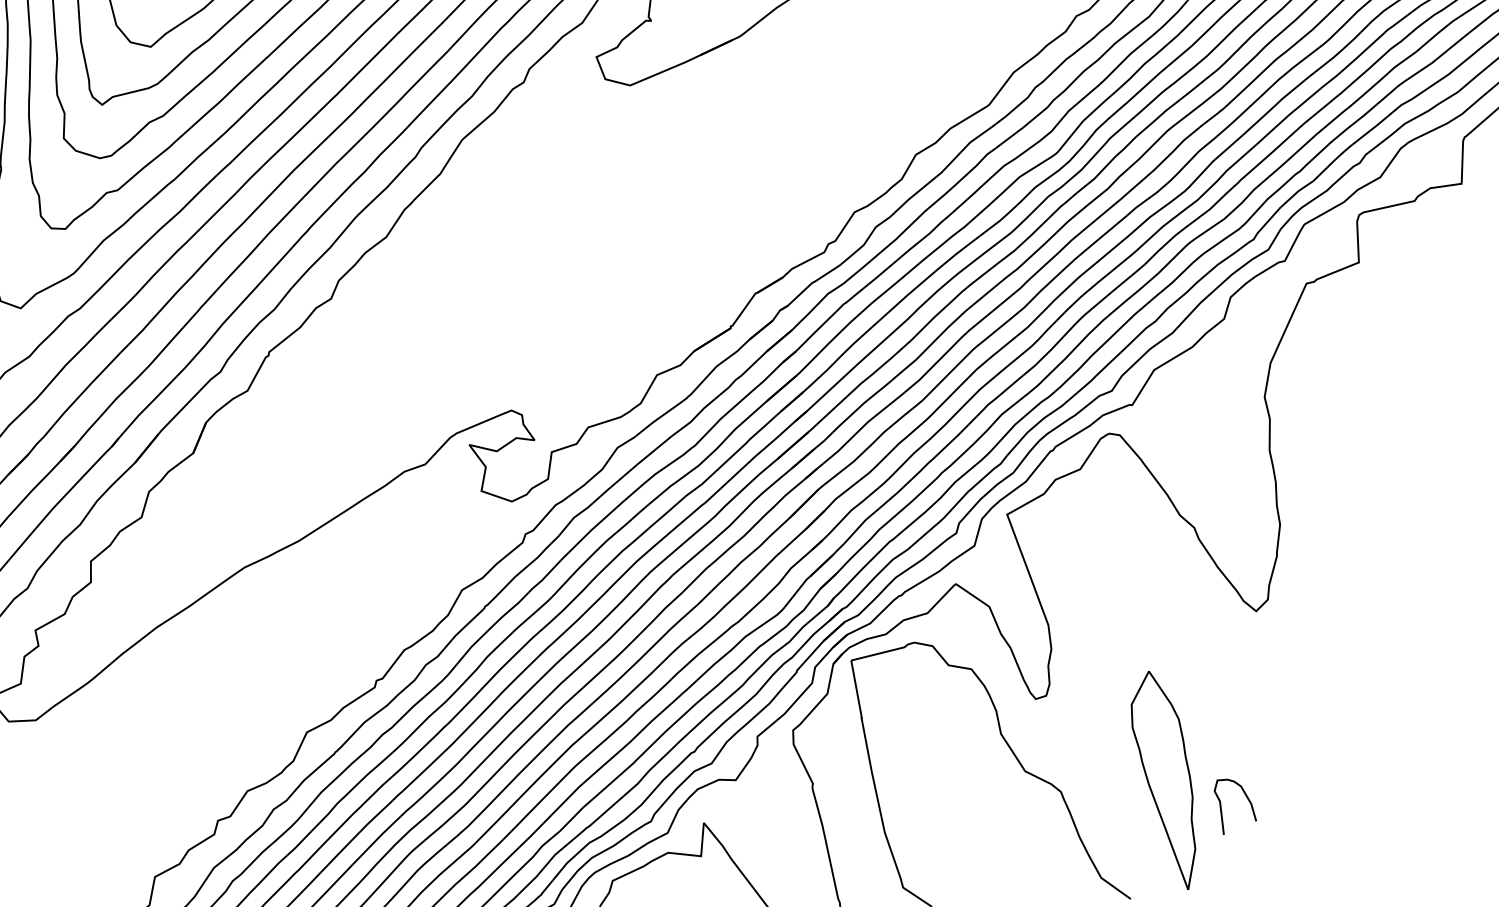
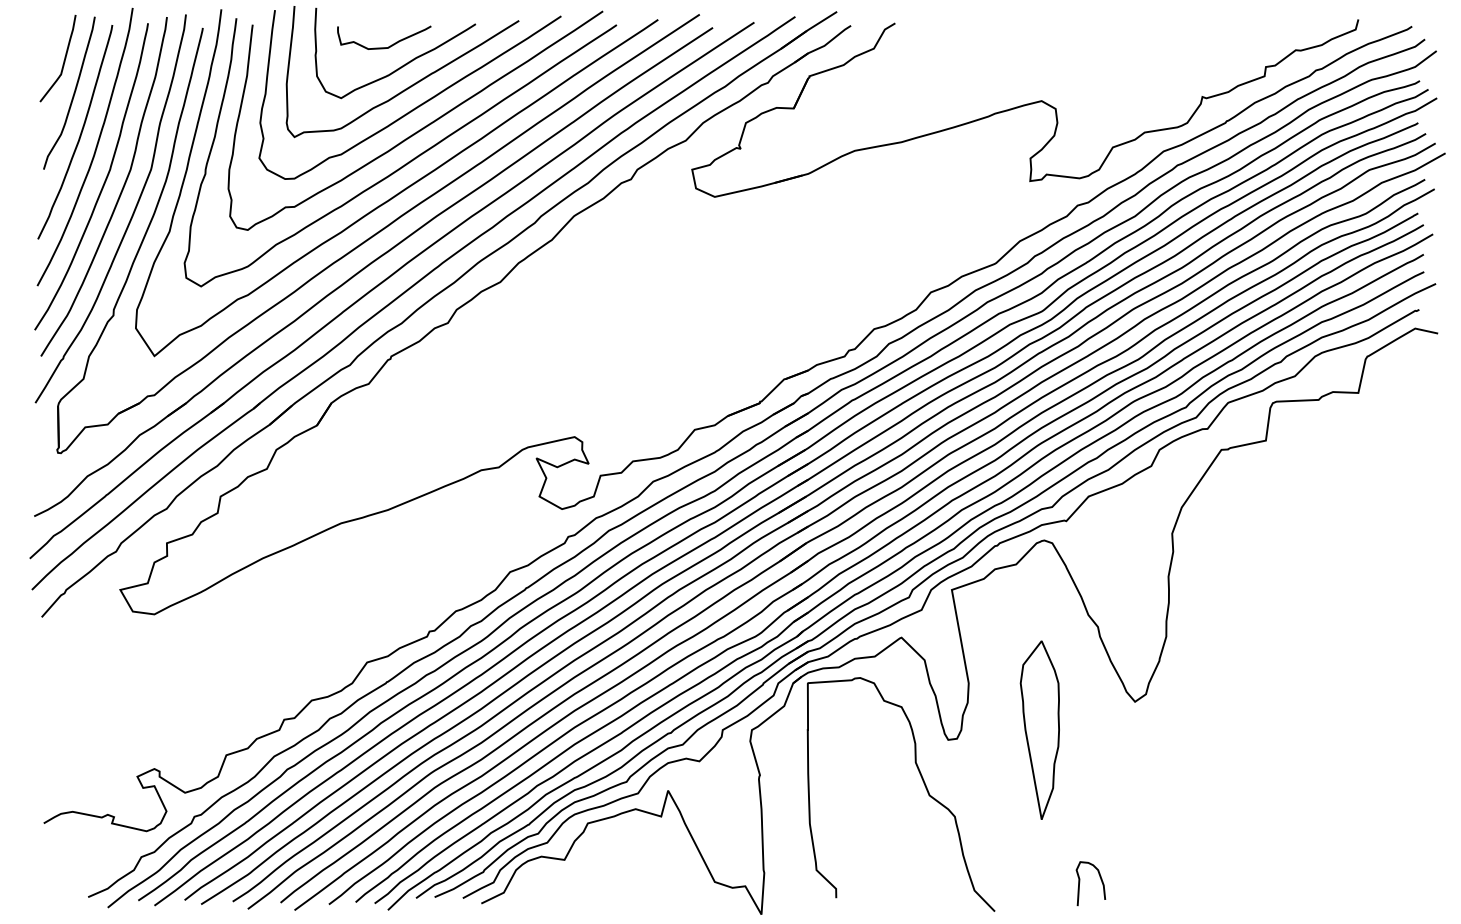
part: (1165, 780) -> (1039, 729), moved
curve: (1222, 805) -> (1080, 882), moved

